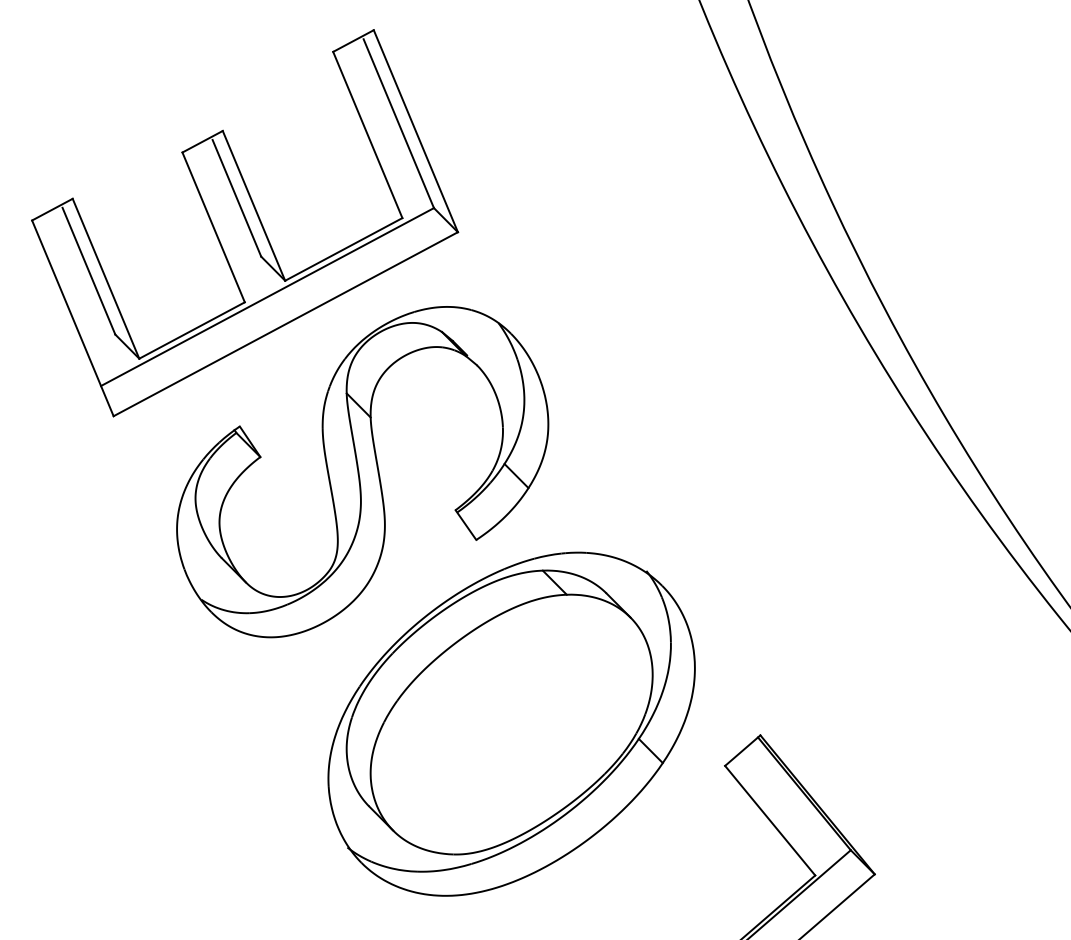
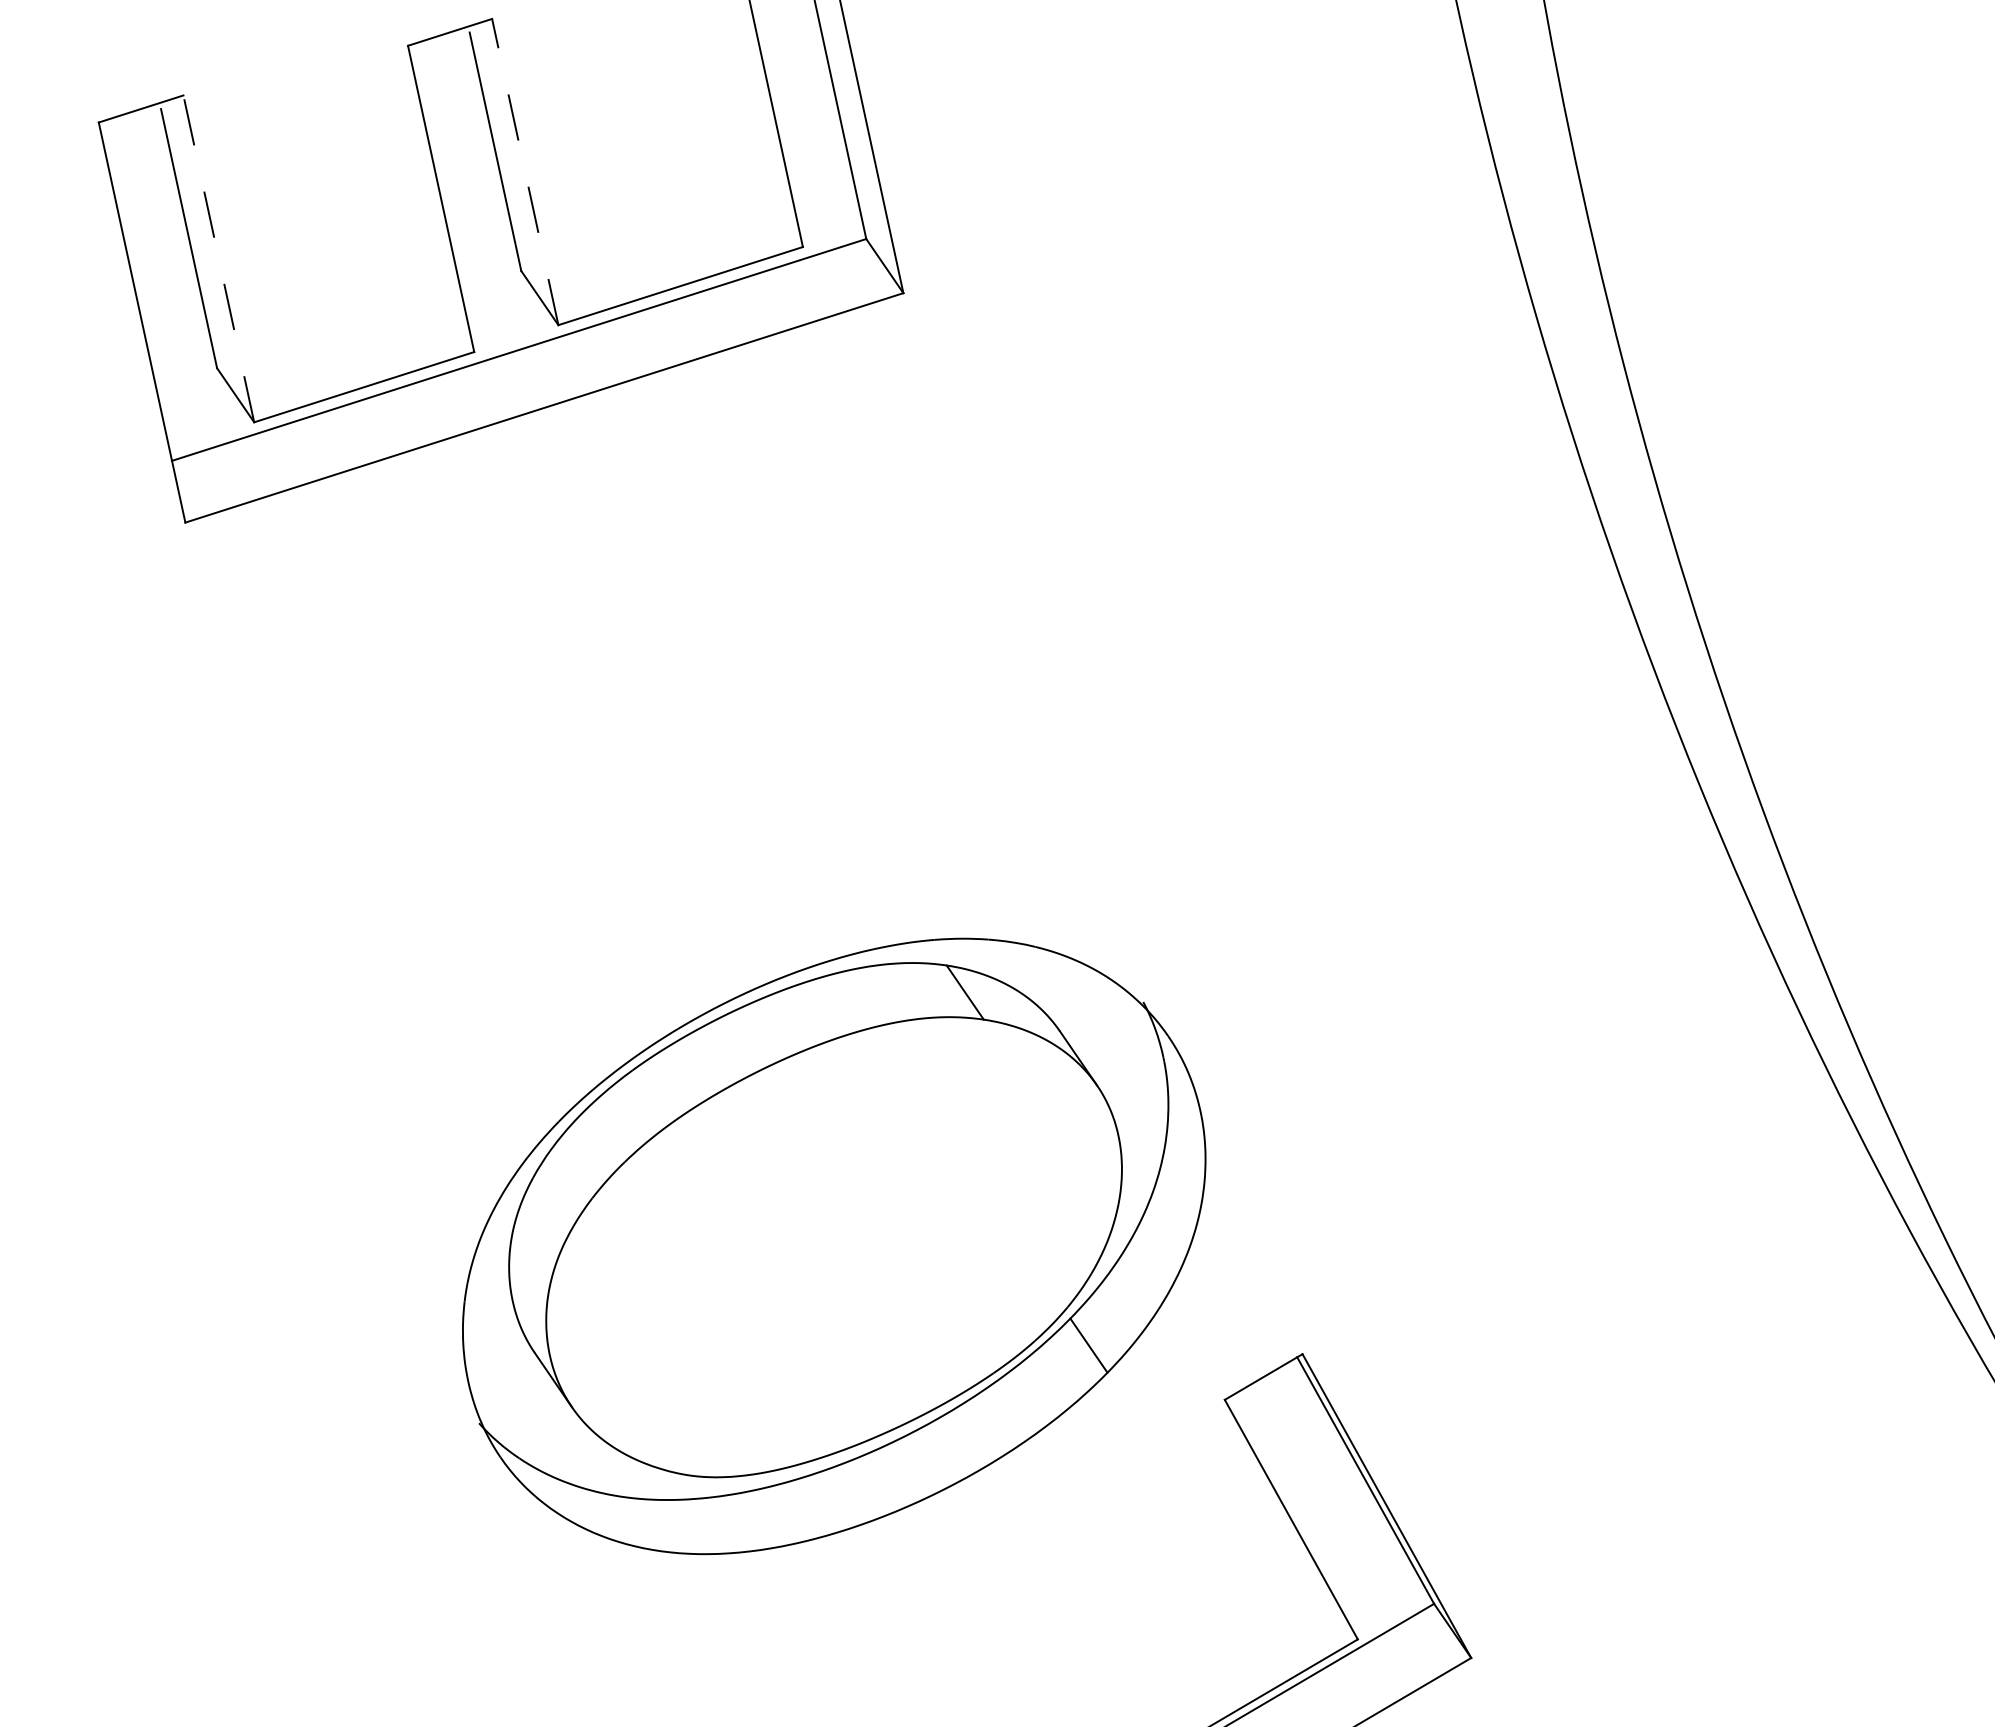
line: (253, 205) -> (524, 171), solid -> dashed
line: (106, 278) -> (219, 258), solid -> dashed
part: (362, 472) -> (638, 716), removed

